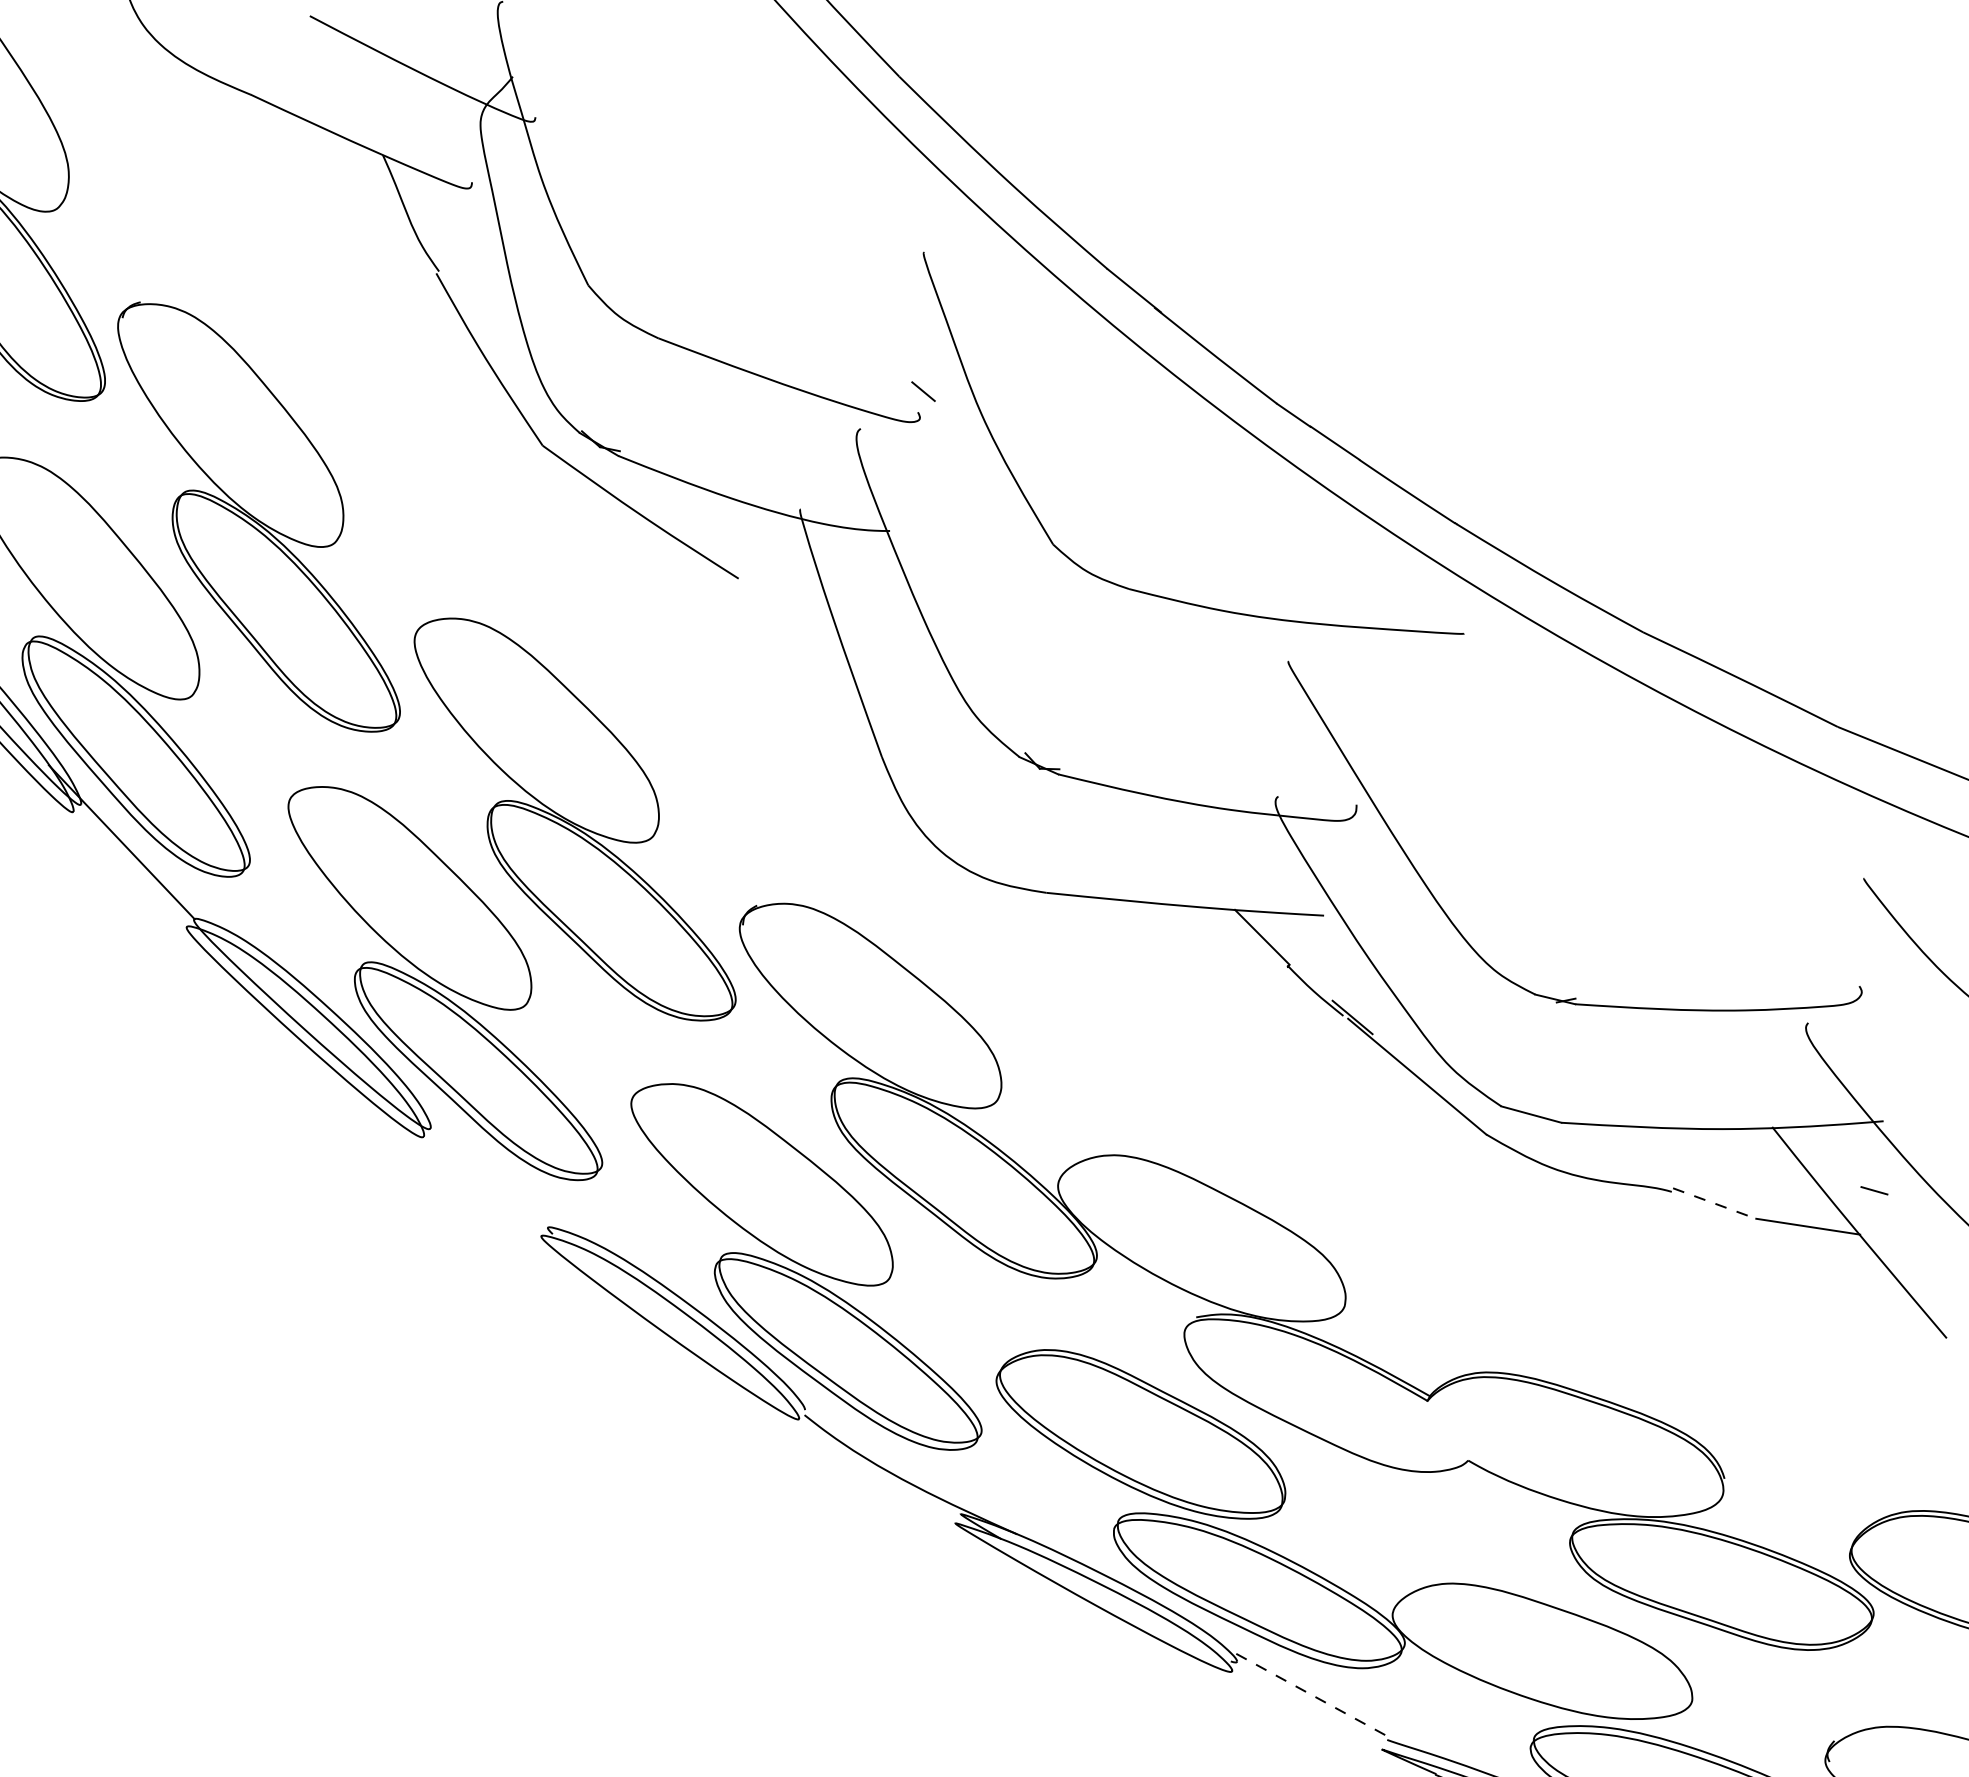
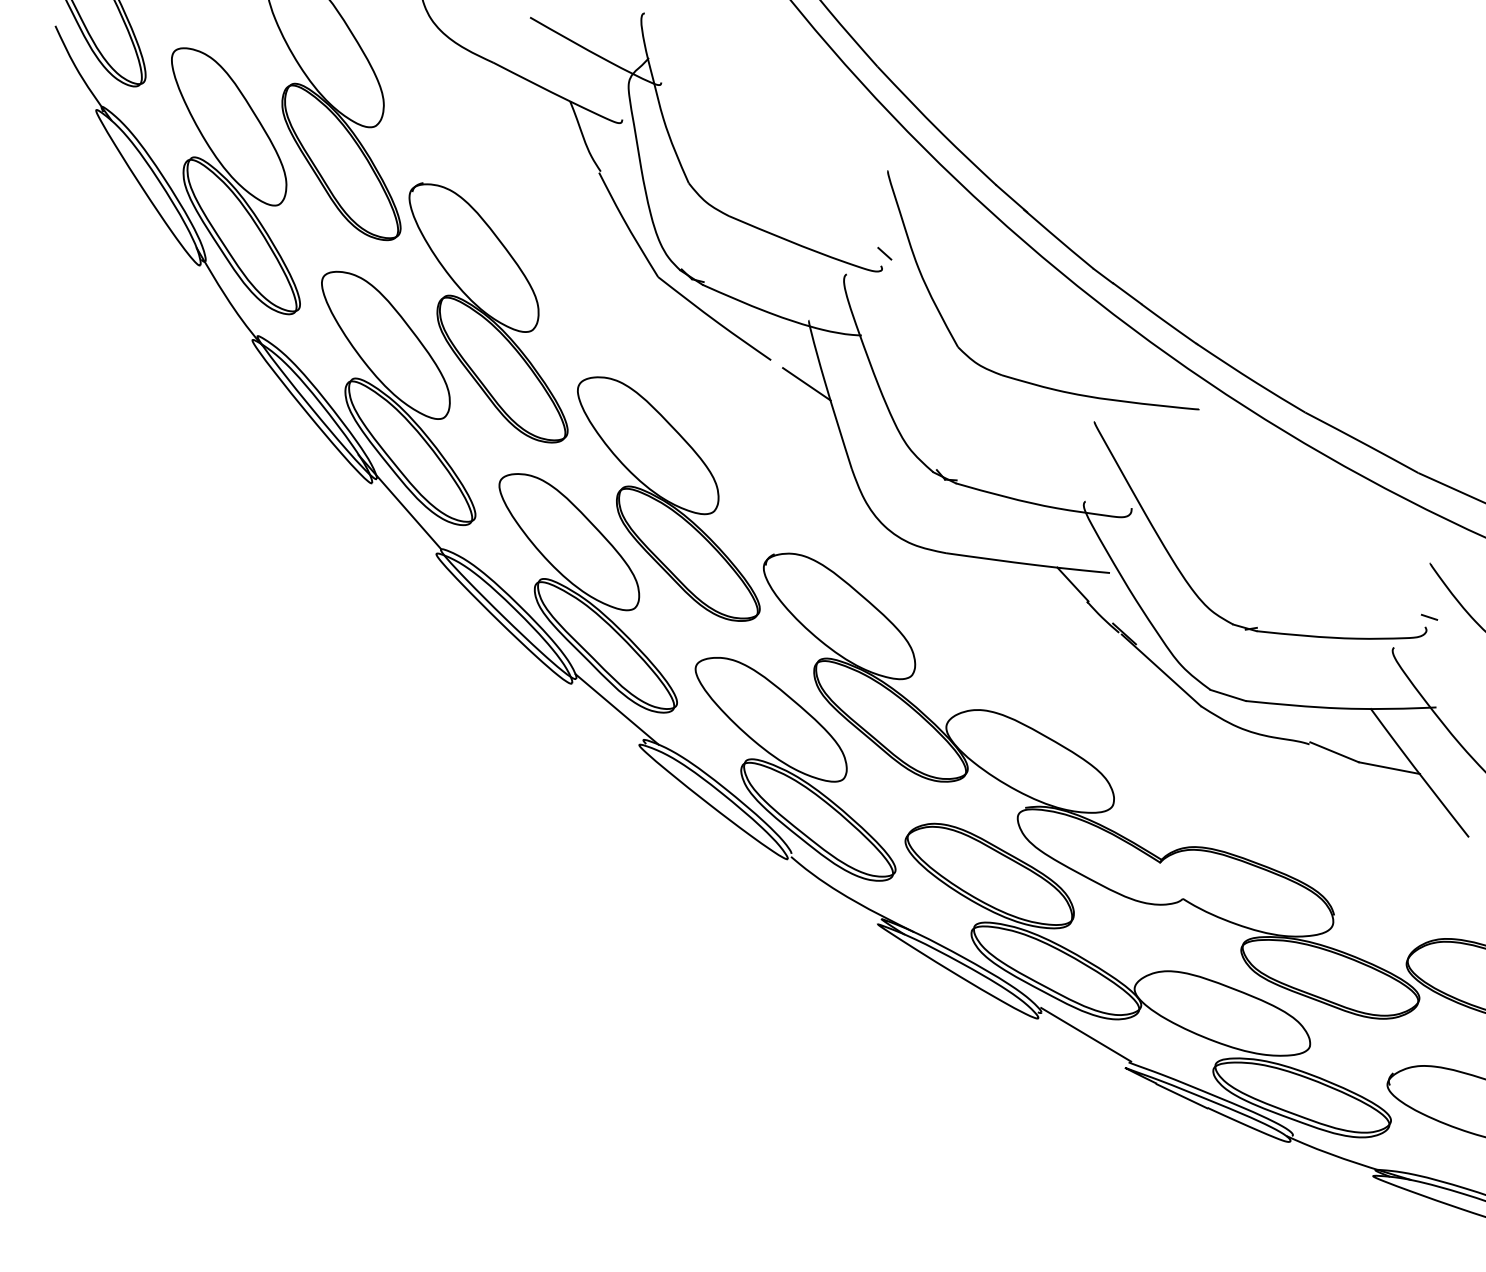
line: (799, 617) -> (806, 384), added
line: (500, 1177) -> (616, 709), added
line: (1874, 1189) -> (1429, 616), moved
line: (1716, 1203) -> (1335, 752), dashed -> solid
line: (1314, 1697) -> (1086, 1035), dashed -> solid

